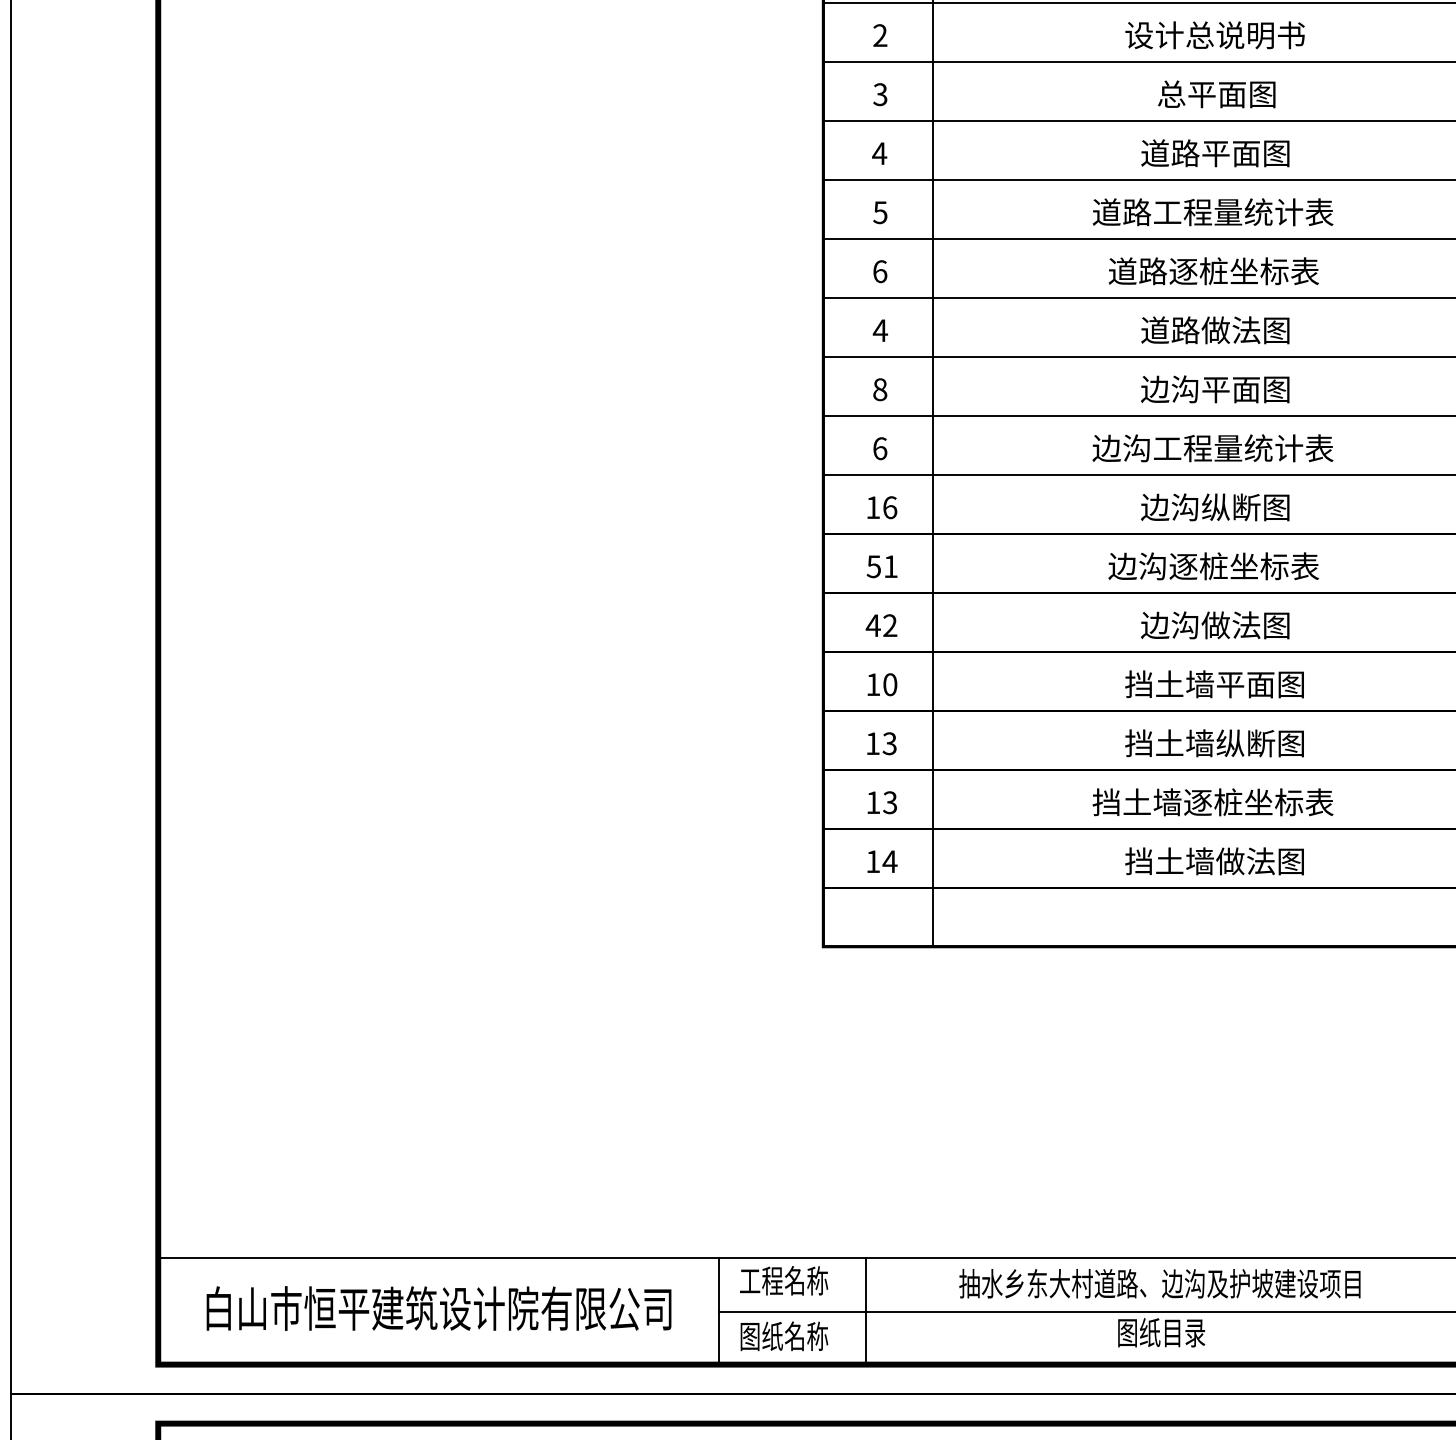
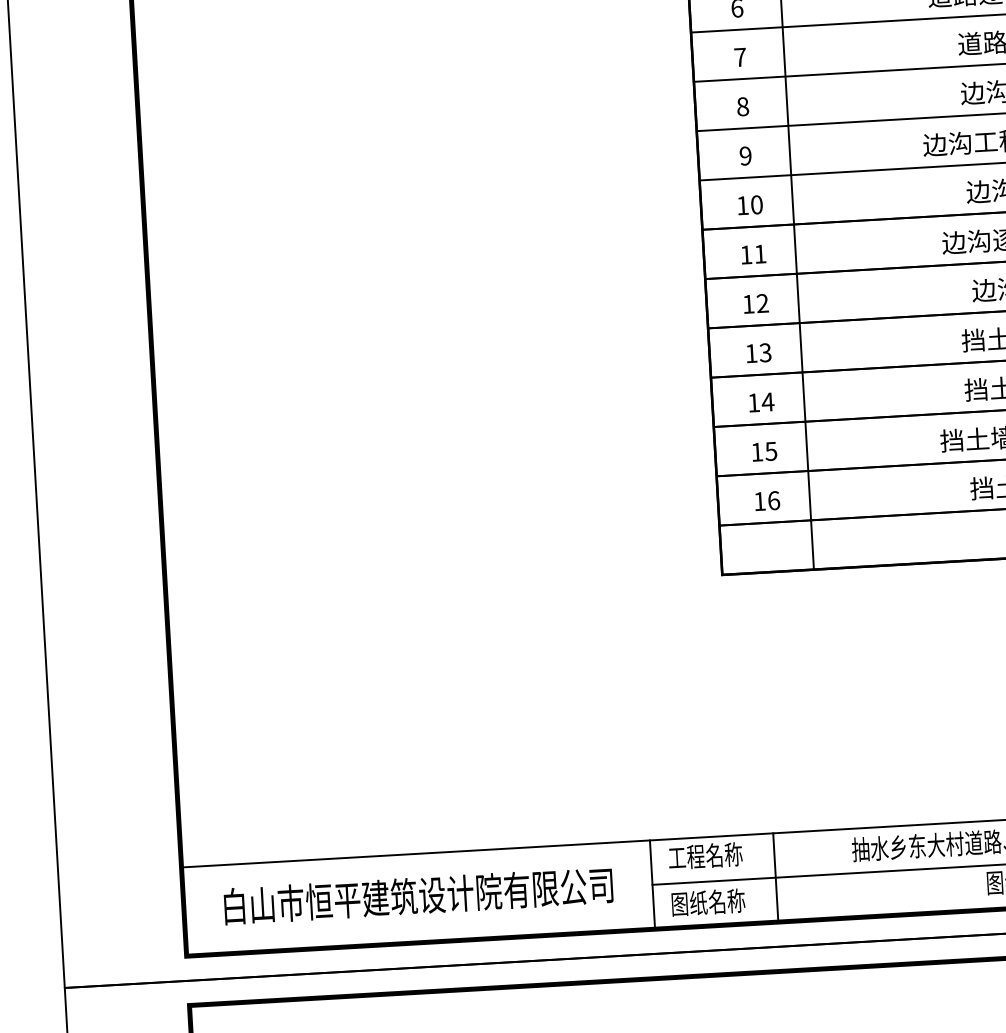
text: (880, 330) -> (740, 57), 4 -> 7
text: (880, 448) -> (746, 155), 6 -> 9
text: (890, 507) -> (757, 204), 16 -> 10
text: (873, 566) -> (745, 254), 51 -> 11
text: (872, 625) -> (747, 304), 42 -> 12
text: (890, 684) -> (765, 352), 10 -> 13
text: (889, 743) -> (767, 401), 13 -> 14
text: (890, 802) -> (771, 451), 13 -> 15
text: (889, 861) -> (773, 500), 14 -> 16

